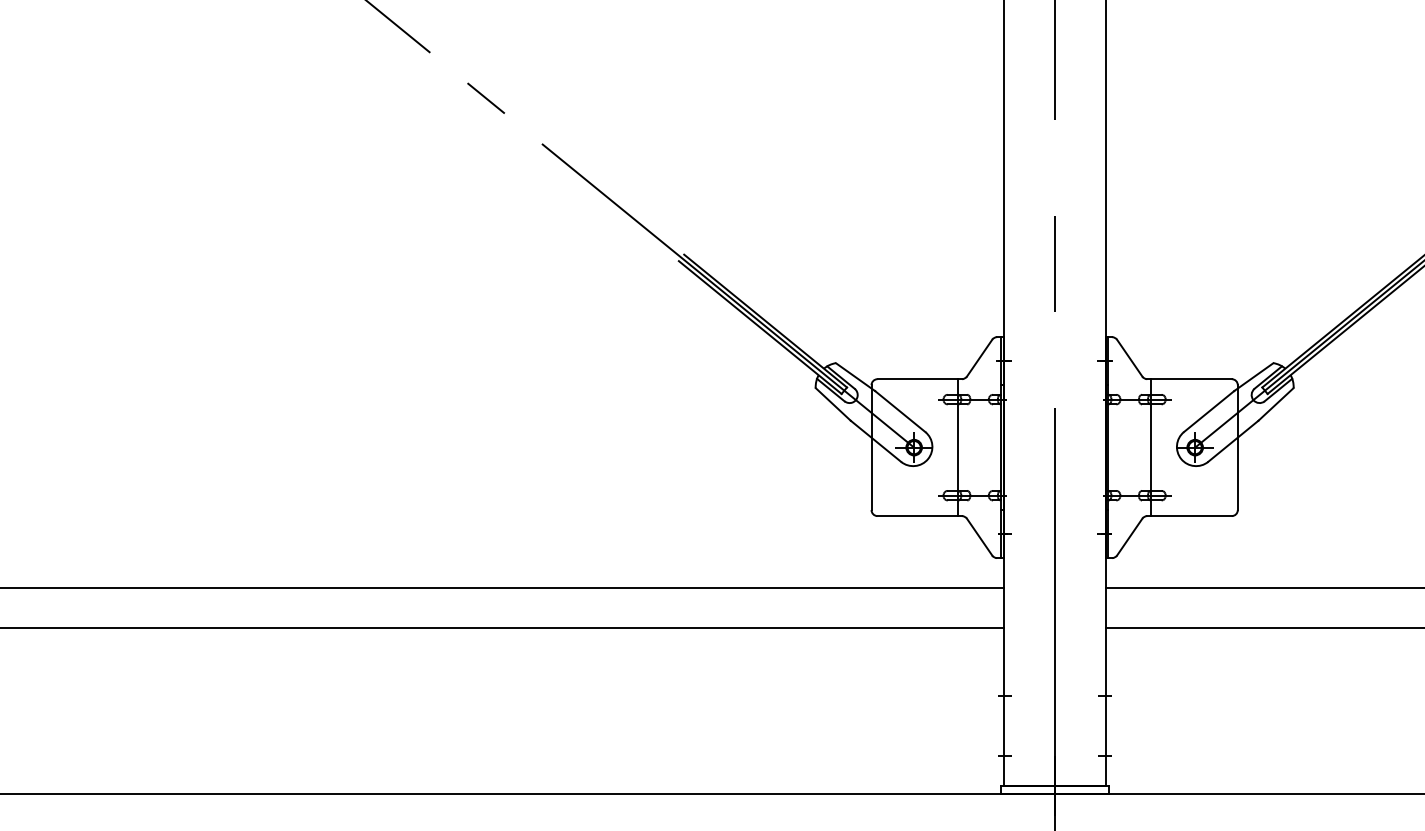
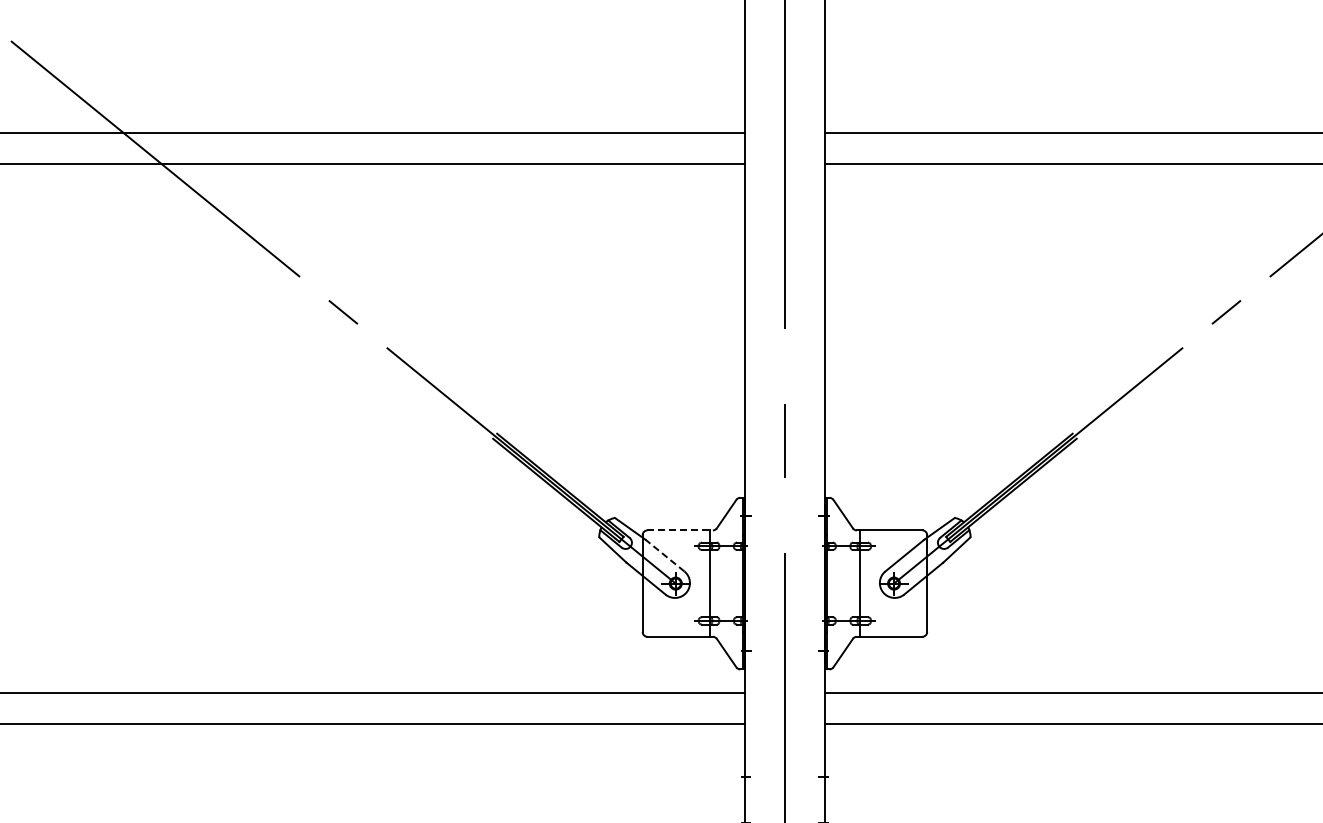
line: (920, 379) -> (680, 530), solid -> dashed
line: (899, 411) -> (664, 555), solid -> dashed

